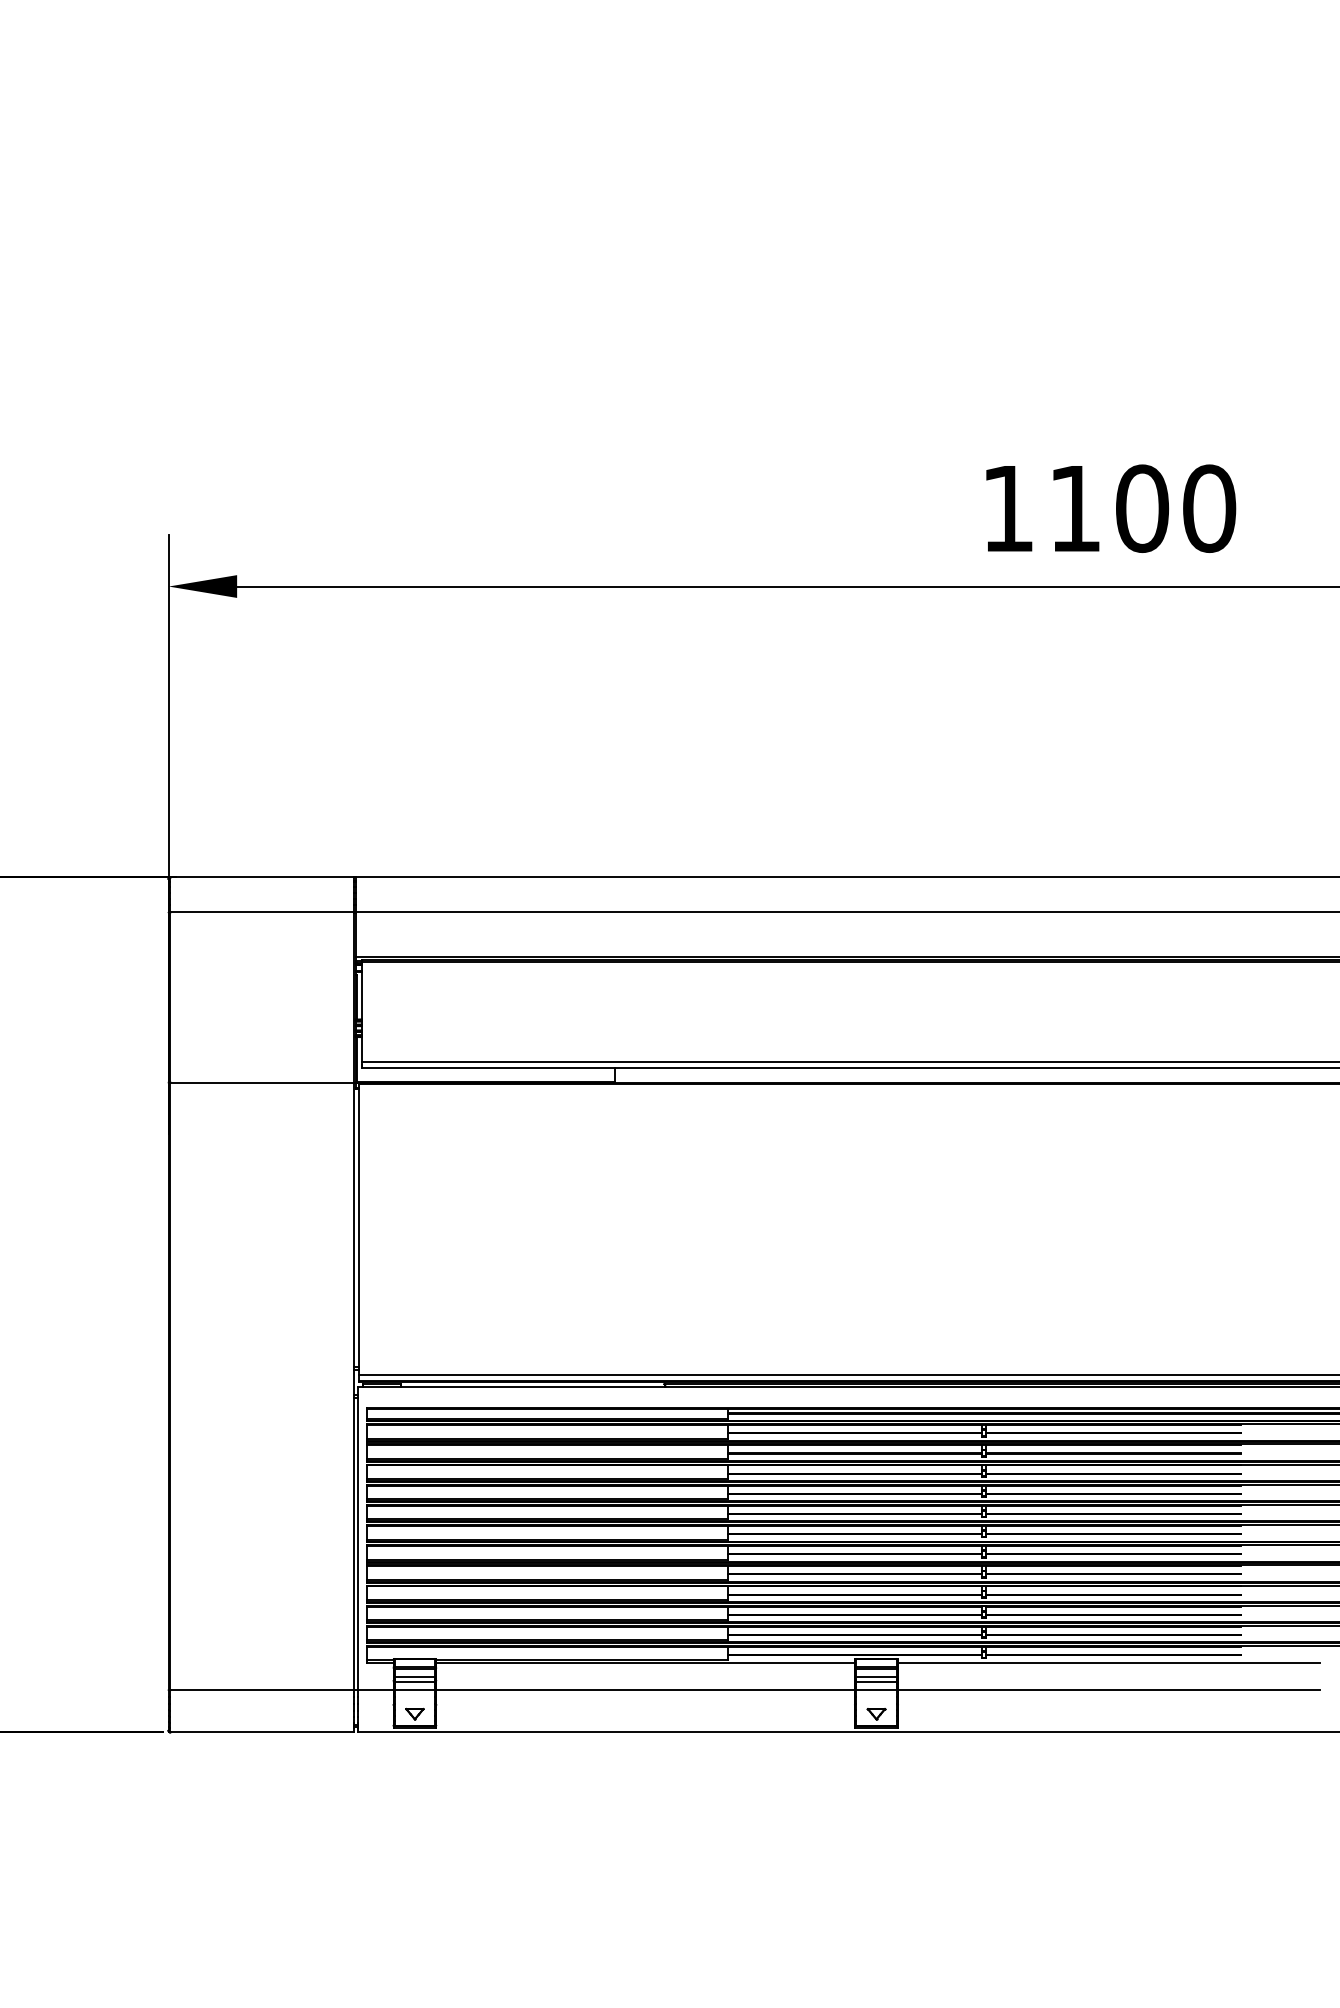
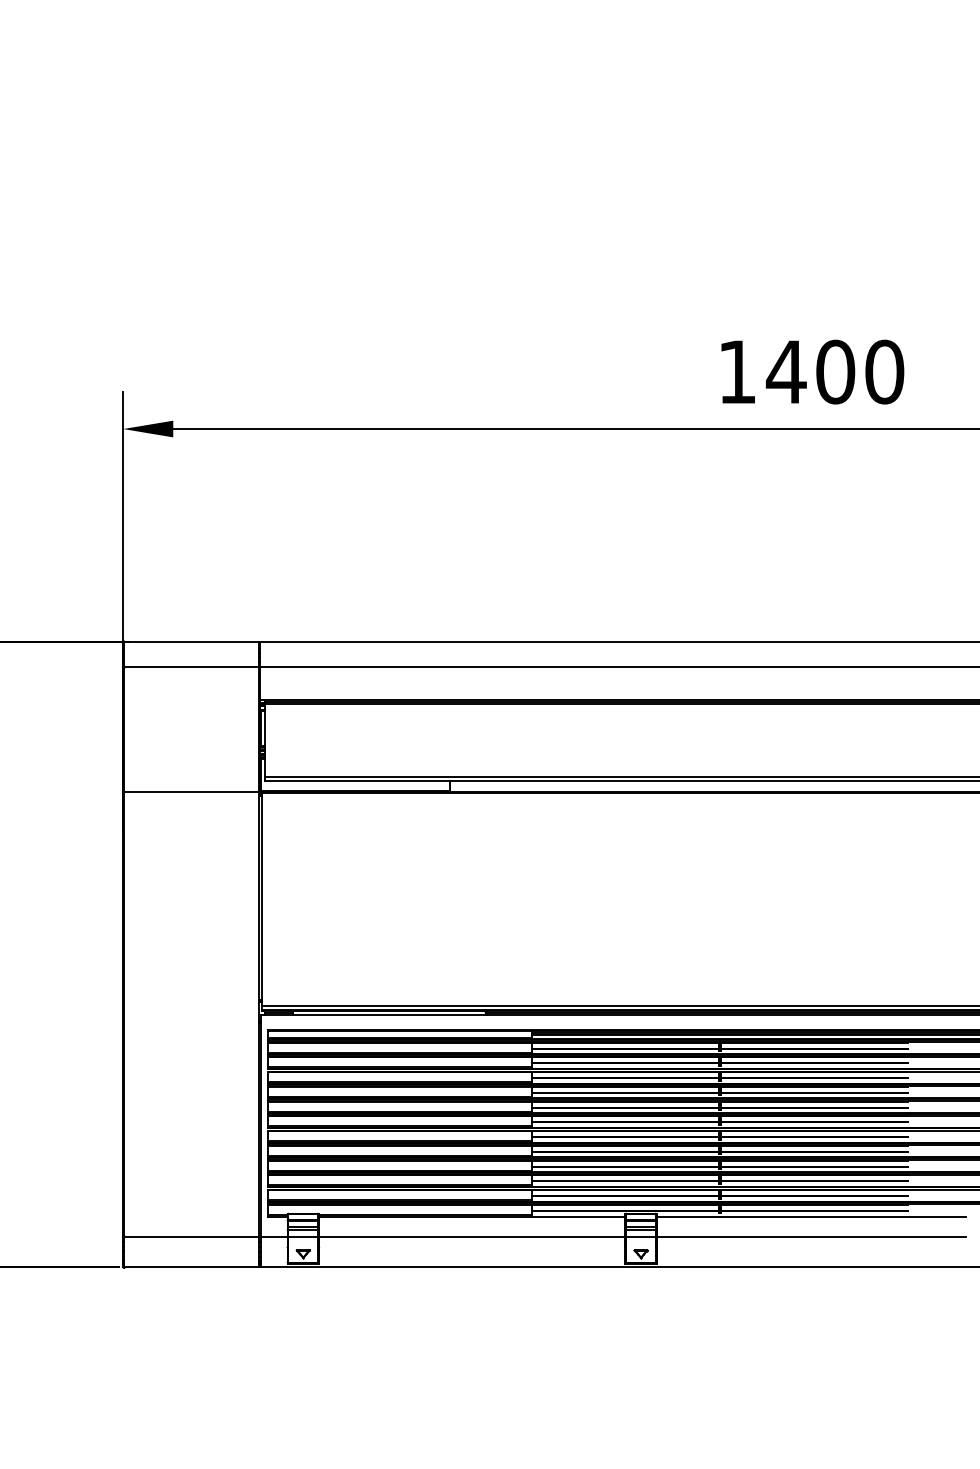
text: (1075, 508) -> (786, 371), 1100 -> 1400

